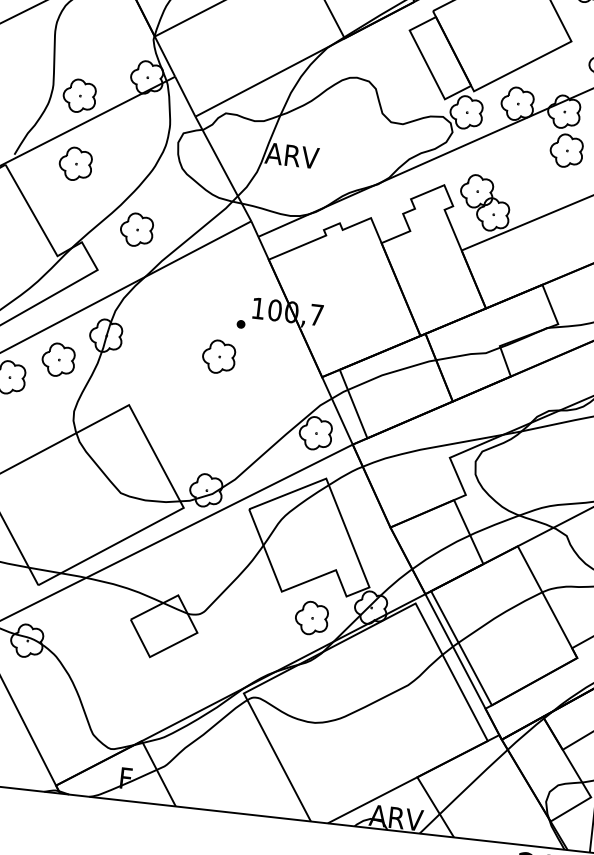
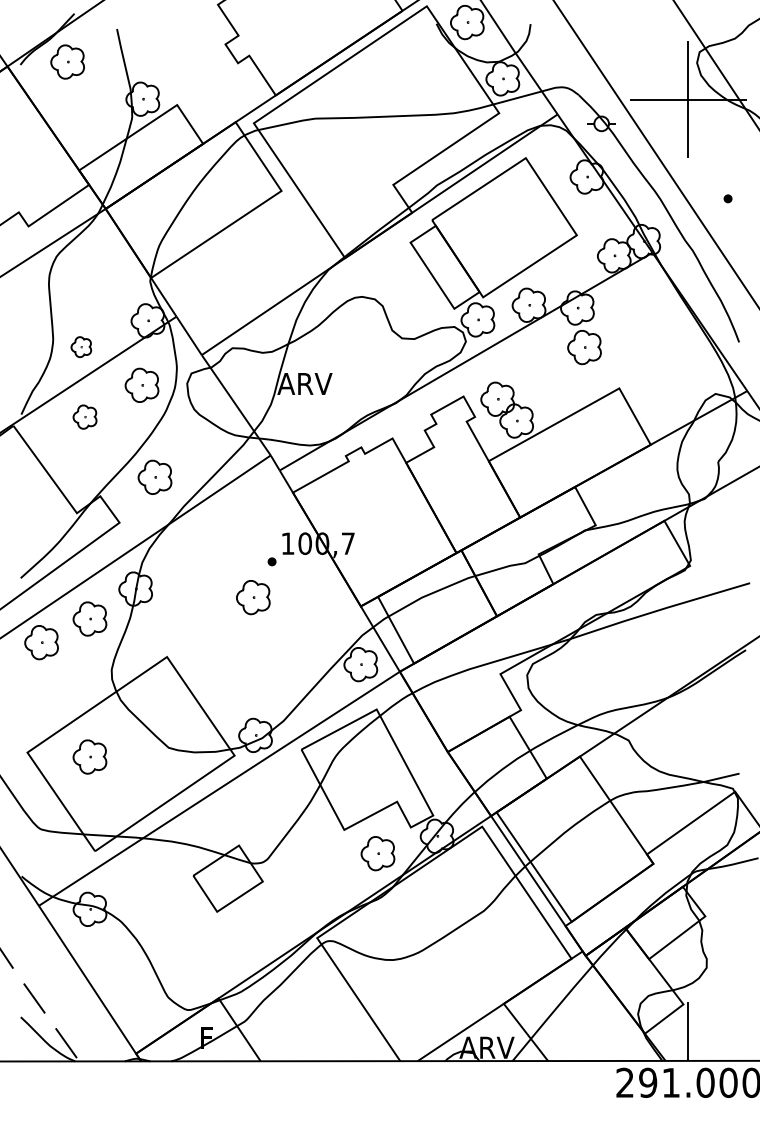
part: (79, 95) -> (81, 346), size x0.6
part: (133, 138) -> (141, 384), added
part: (75, 163) -> (84, 416), size x0.7
part: (43, 492) -> (89, 756), added

